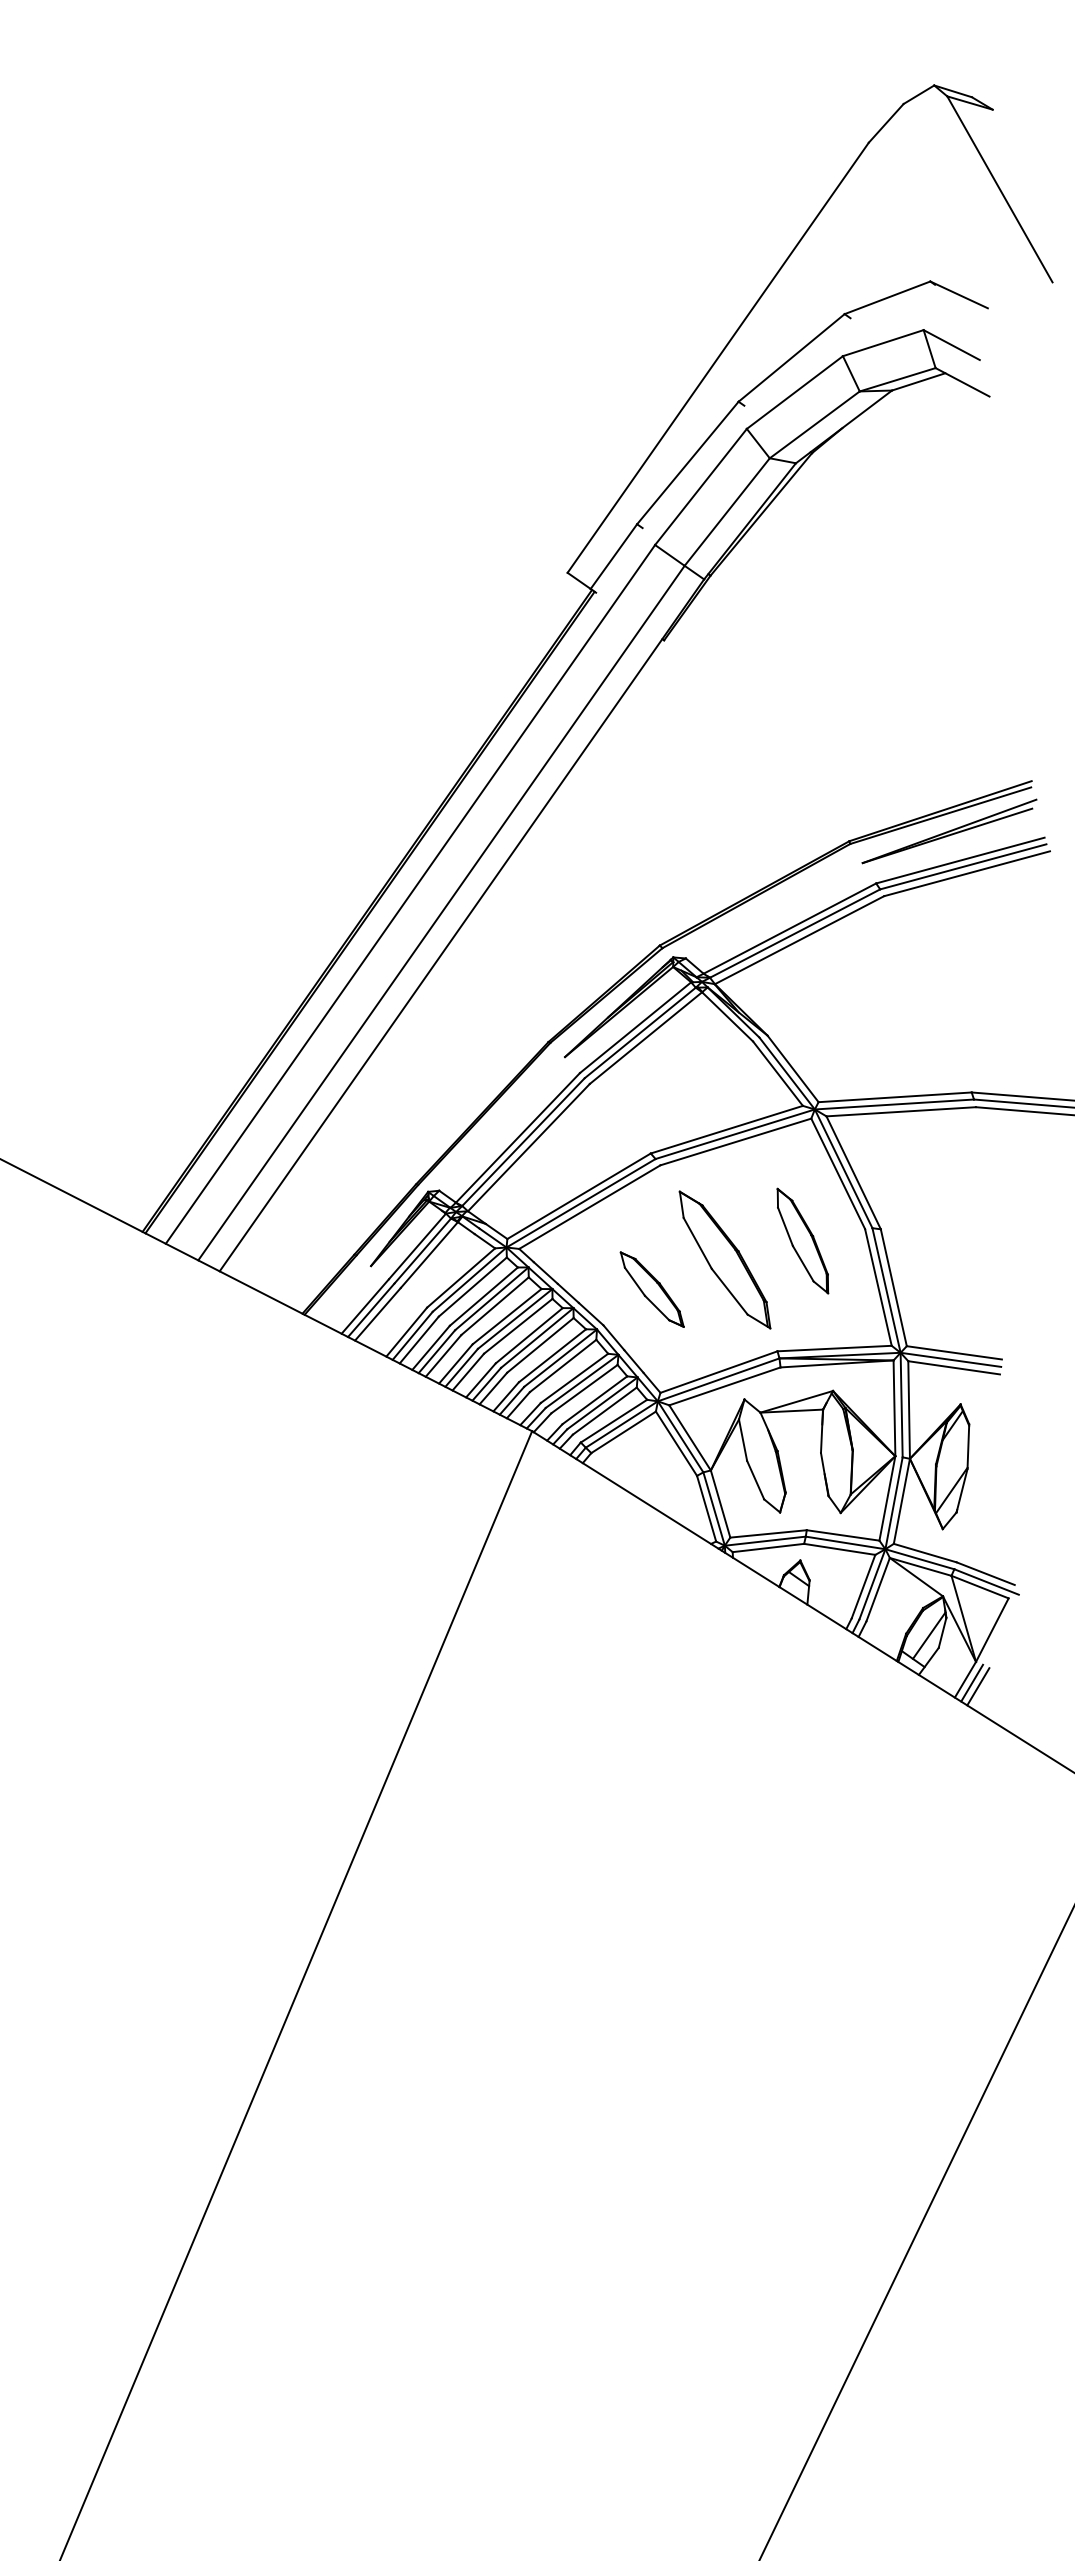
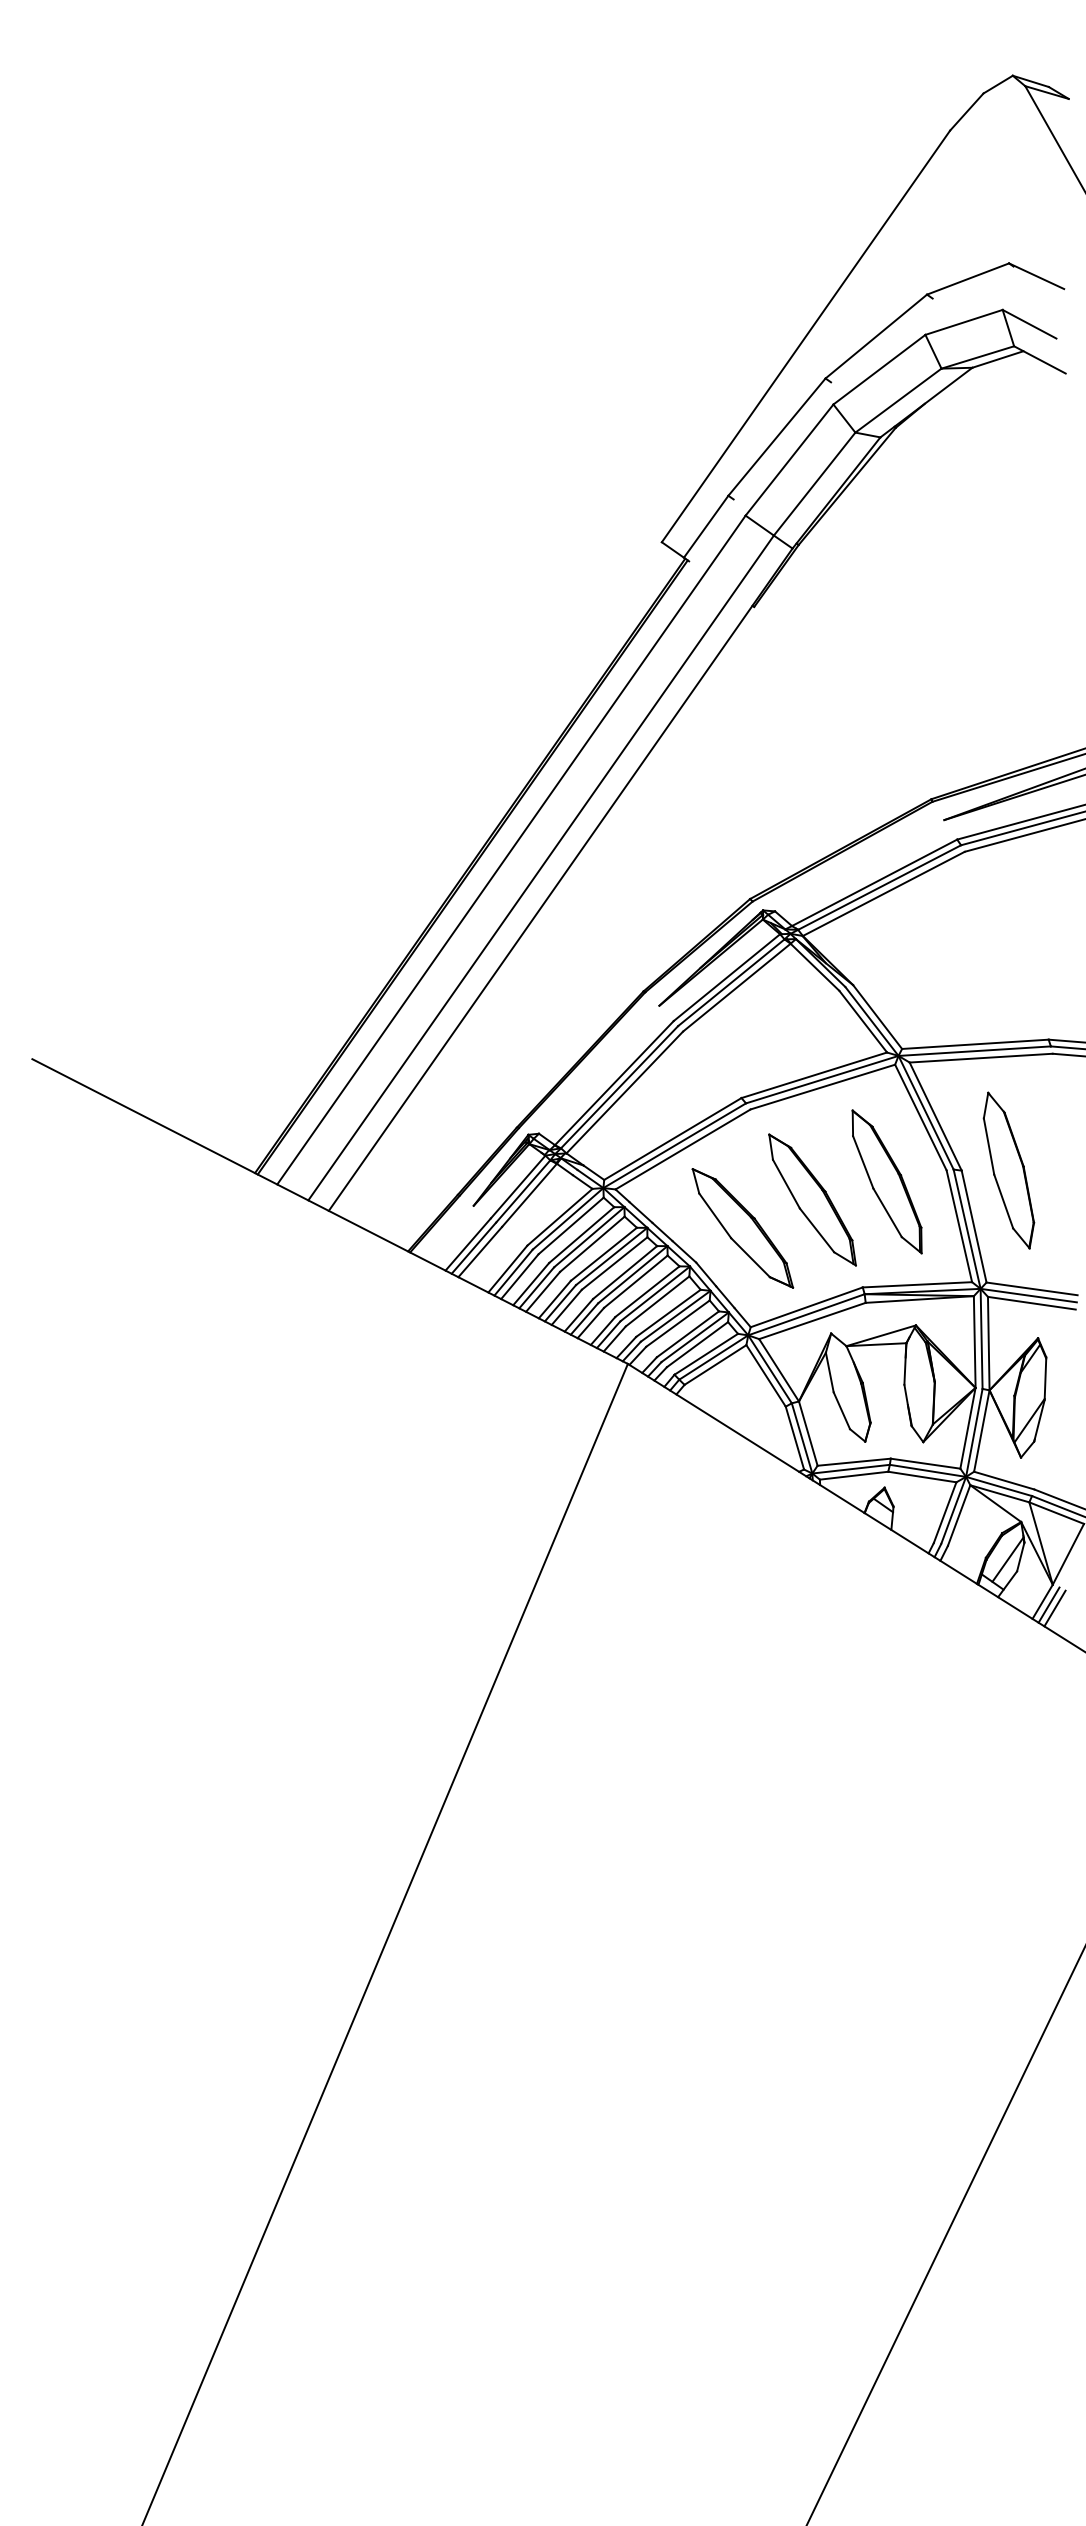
part: (929, 1229) -> (1008, 1170), added
part: (802, 1240) -> (886, 1181), size x1.43
part: (651, 1289) -> (742, 1228), size x1.67

